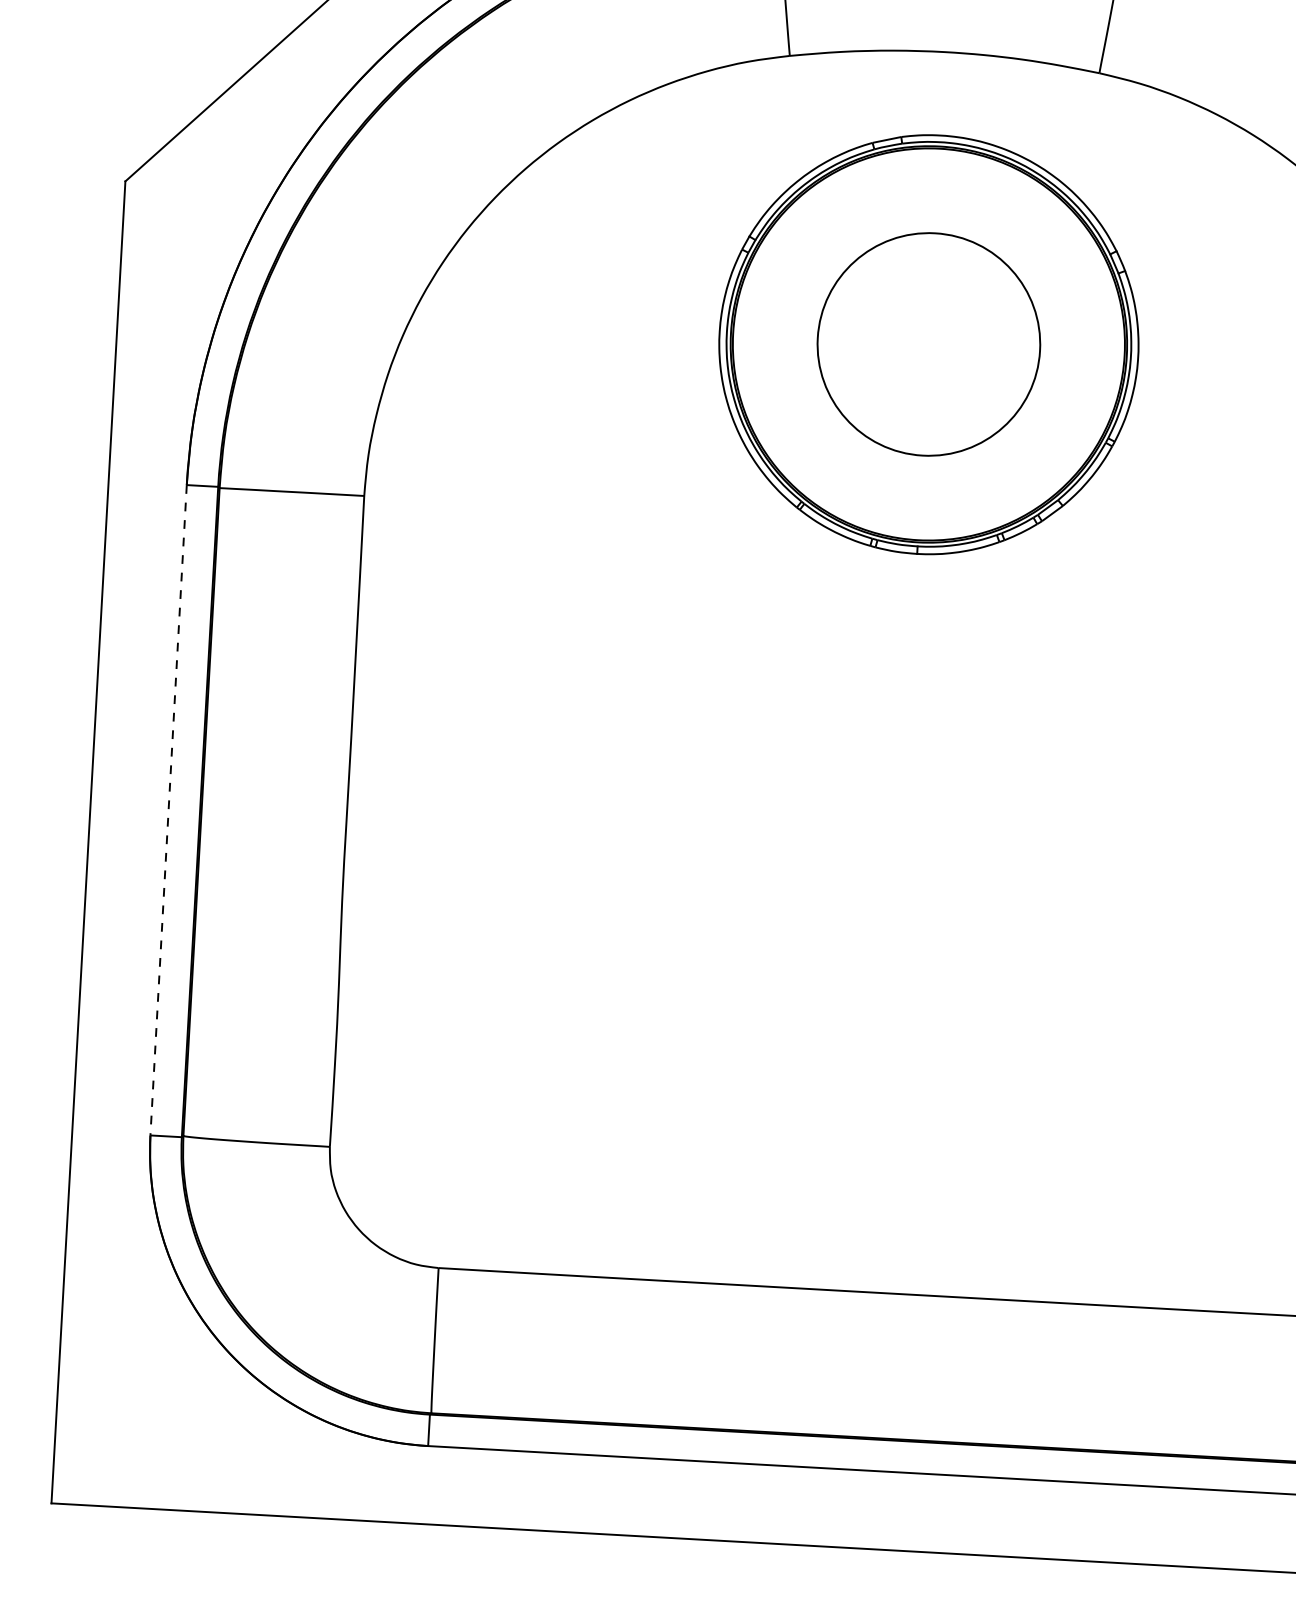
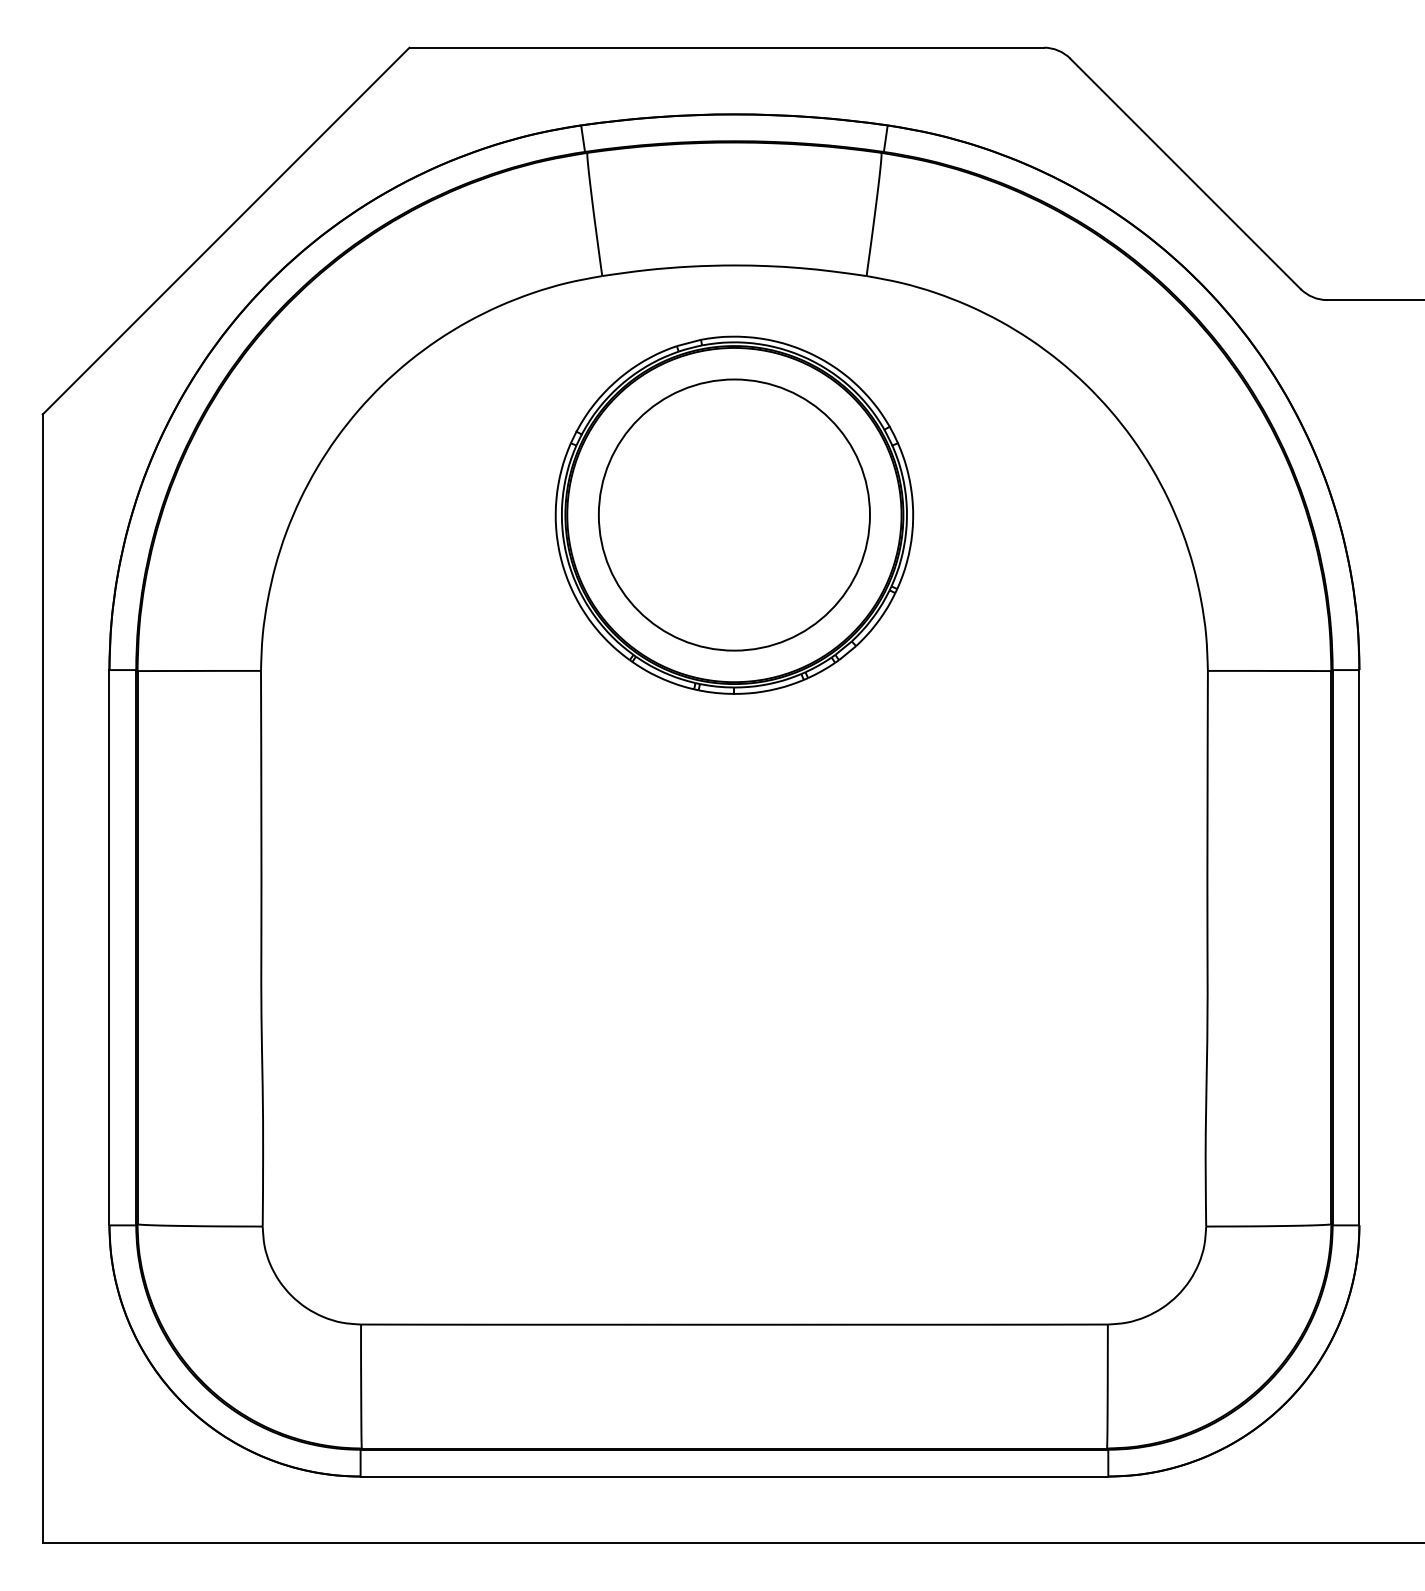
circle: (927, 343) -> (733, 514), size x1.43
line: (168, 809) -> (109, 947), dashed -> solid

